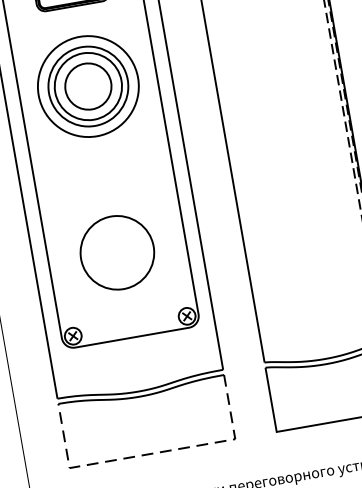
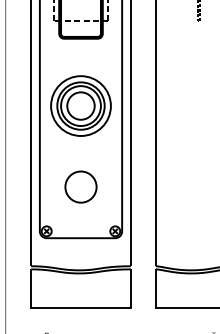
part: (87, 85) -> (80, 105), moved
circle: (116, 251) -> (80, 186), size x0.71
line: (153, 454) -> (81, 308), dashed -> solid

